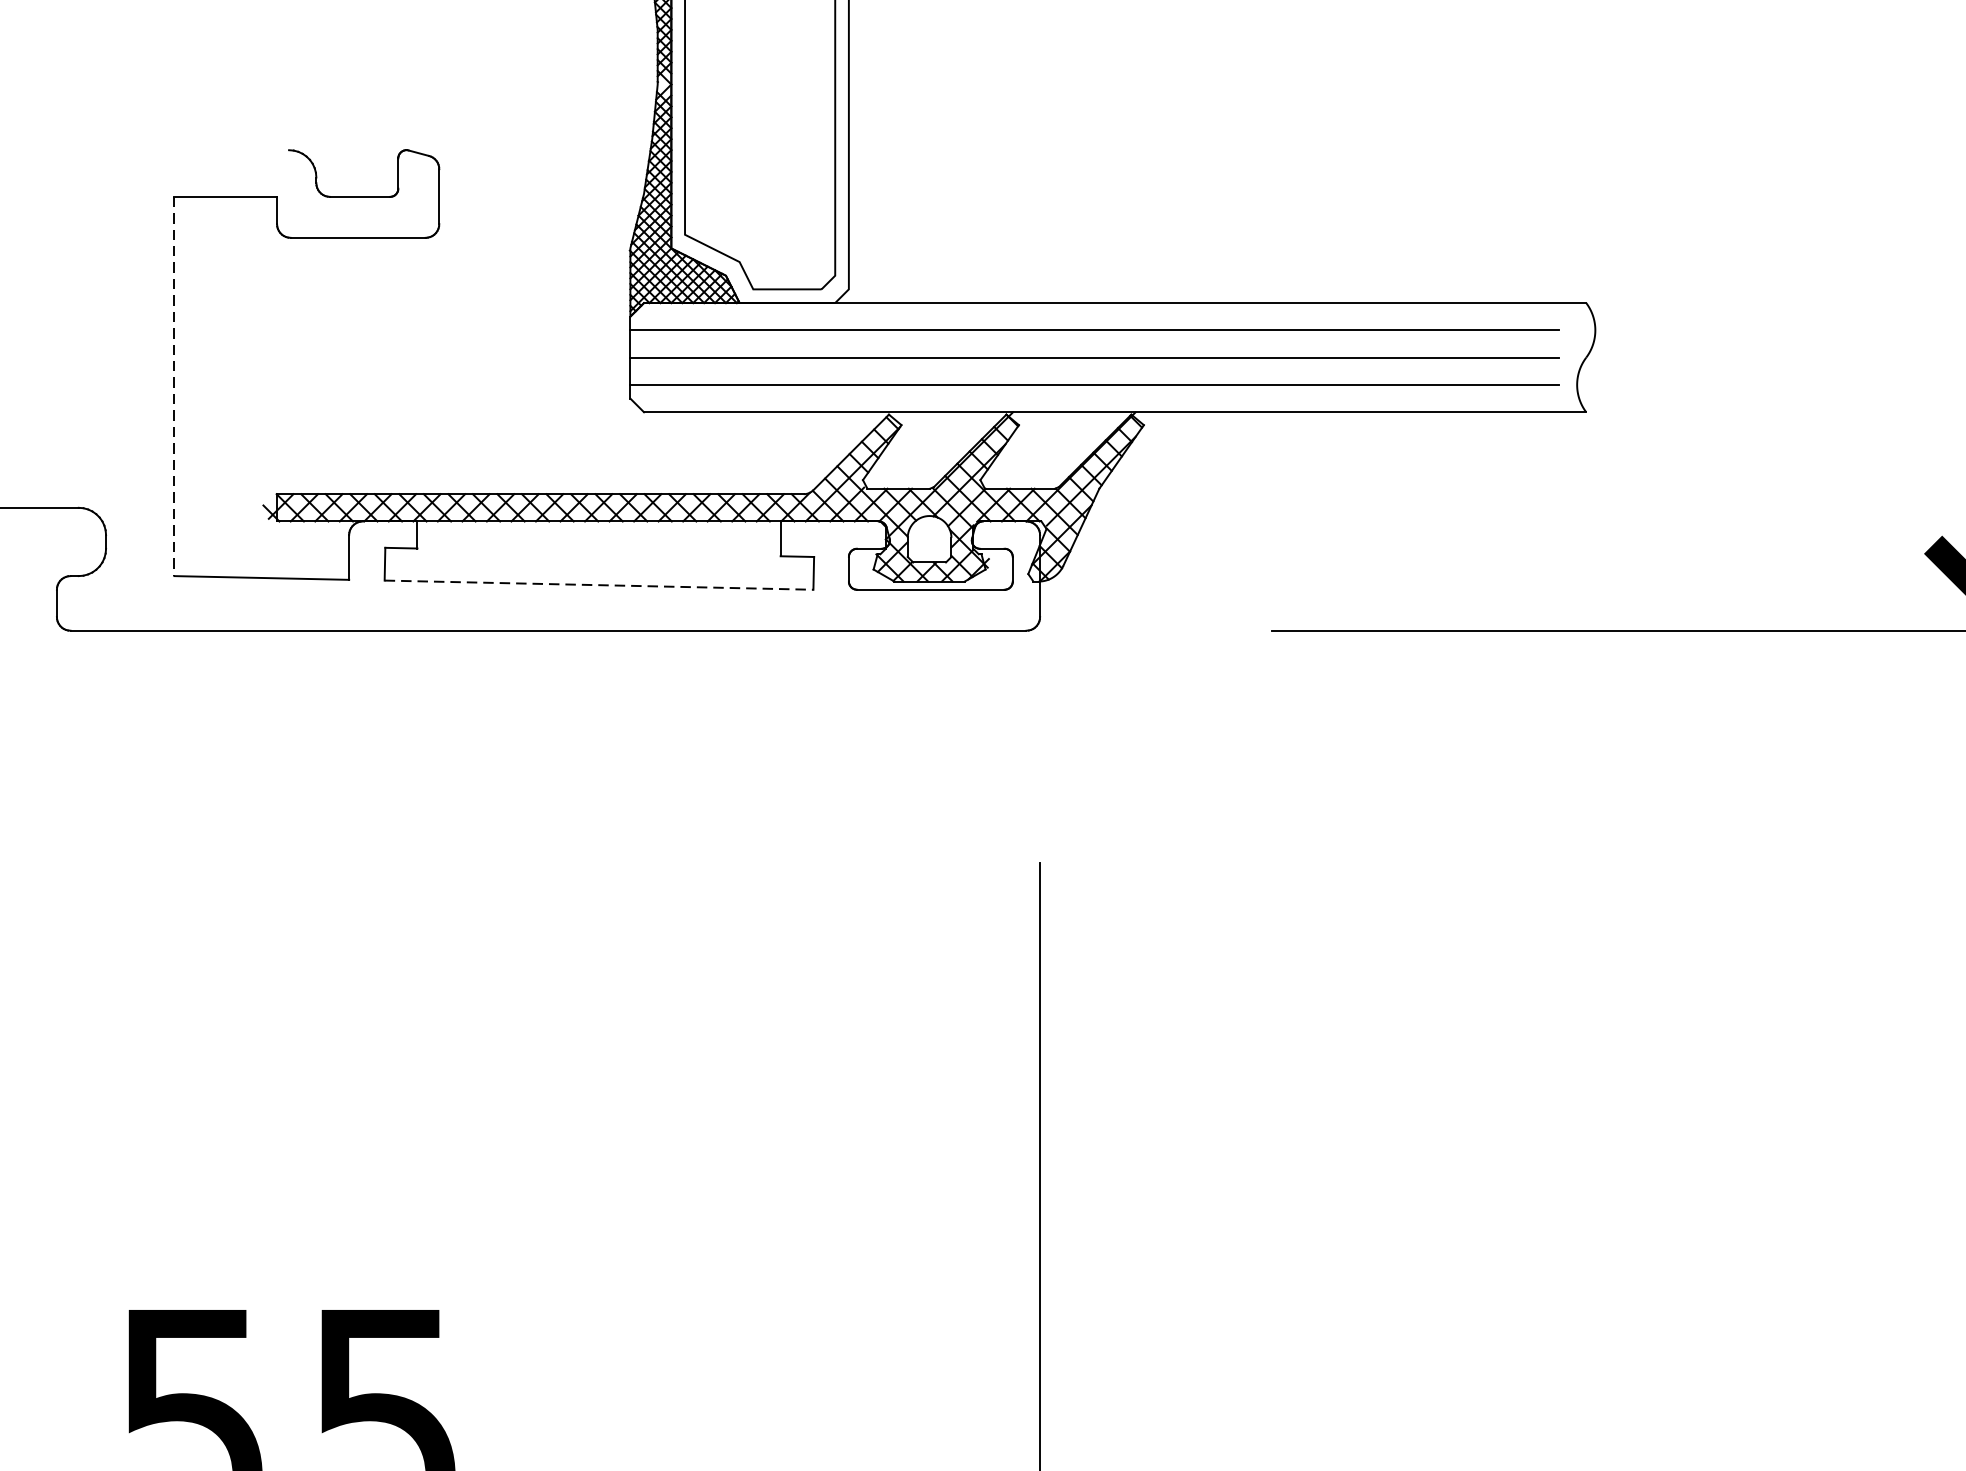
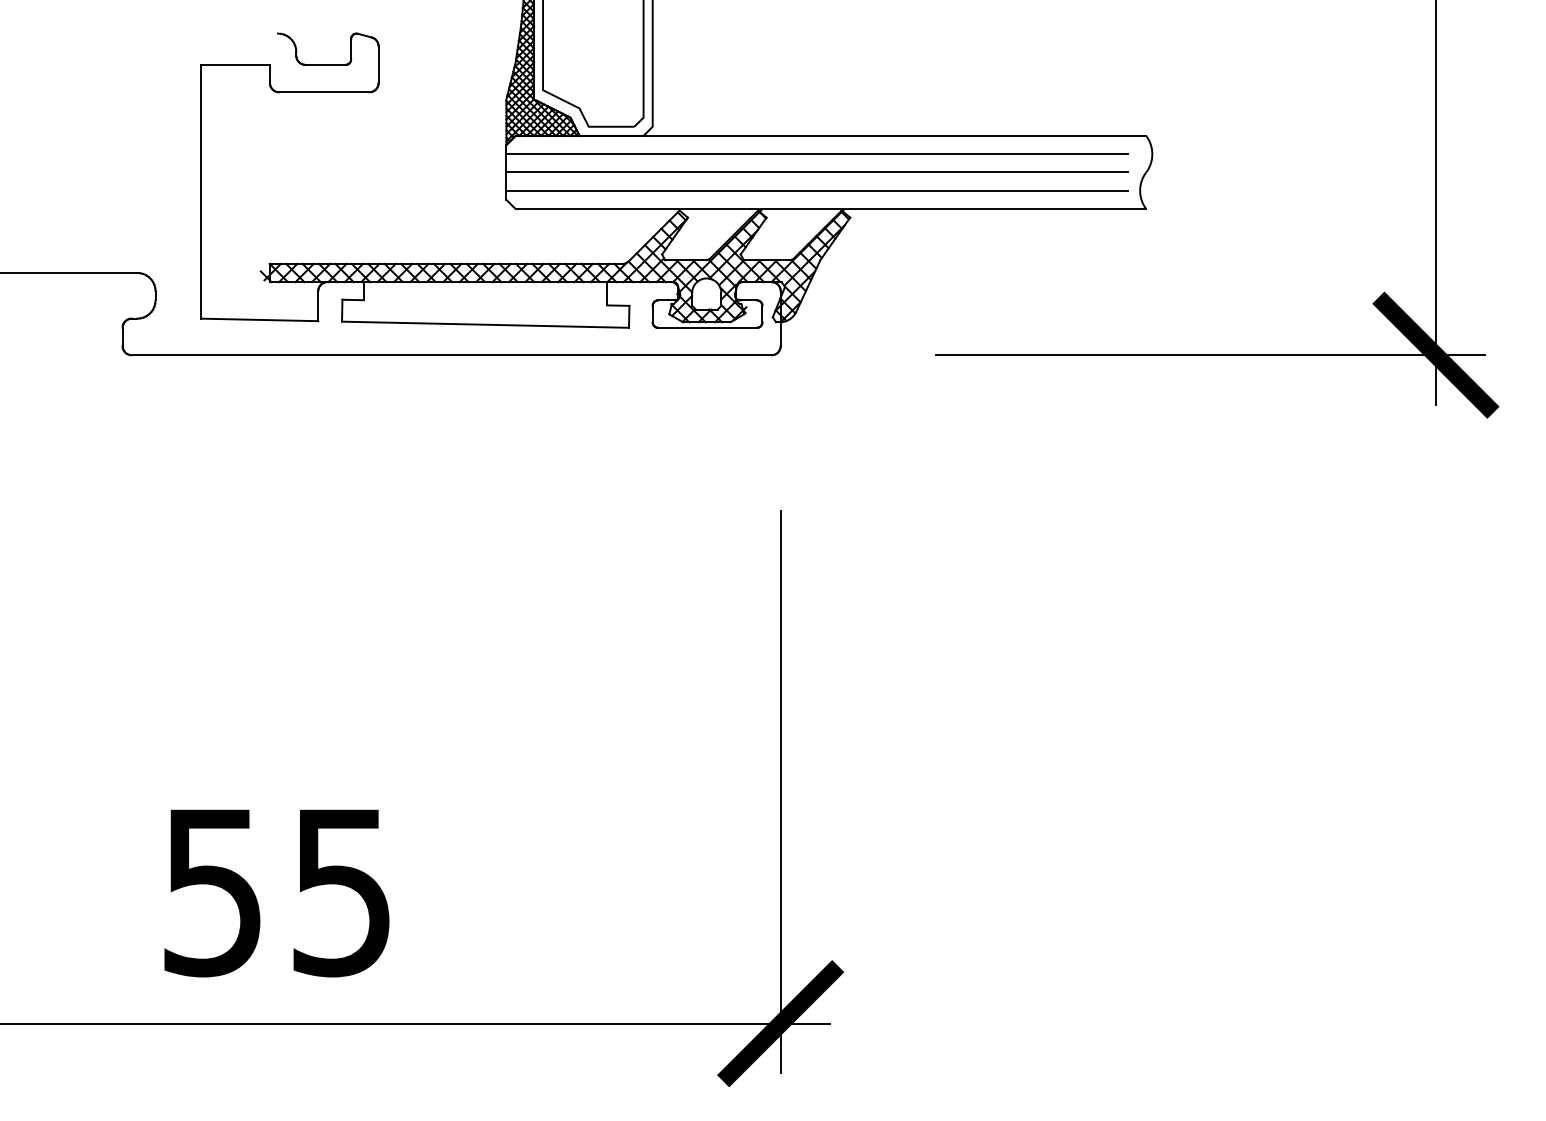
line: (174, 386) -> (201, 191), dashed -> solid
line: (599, 584) -> (485, 324), dashed -> solid

